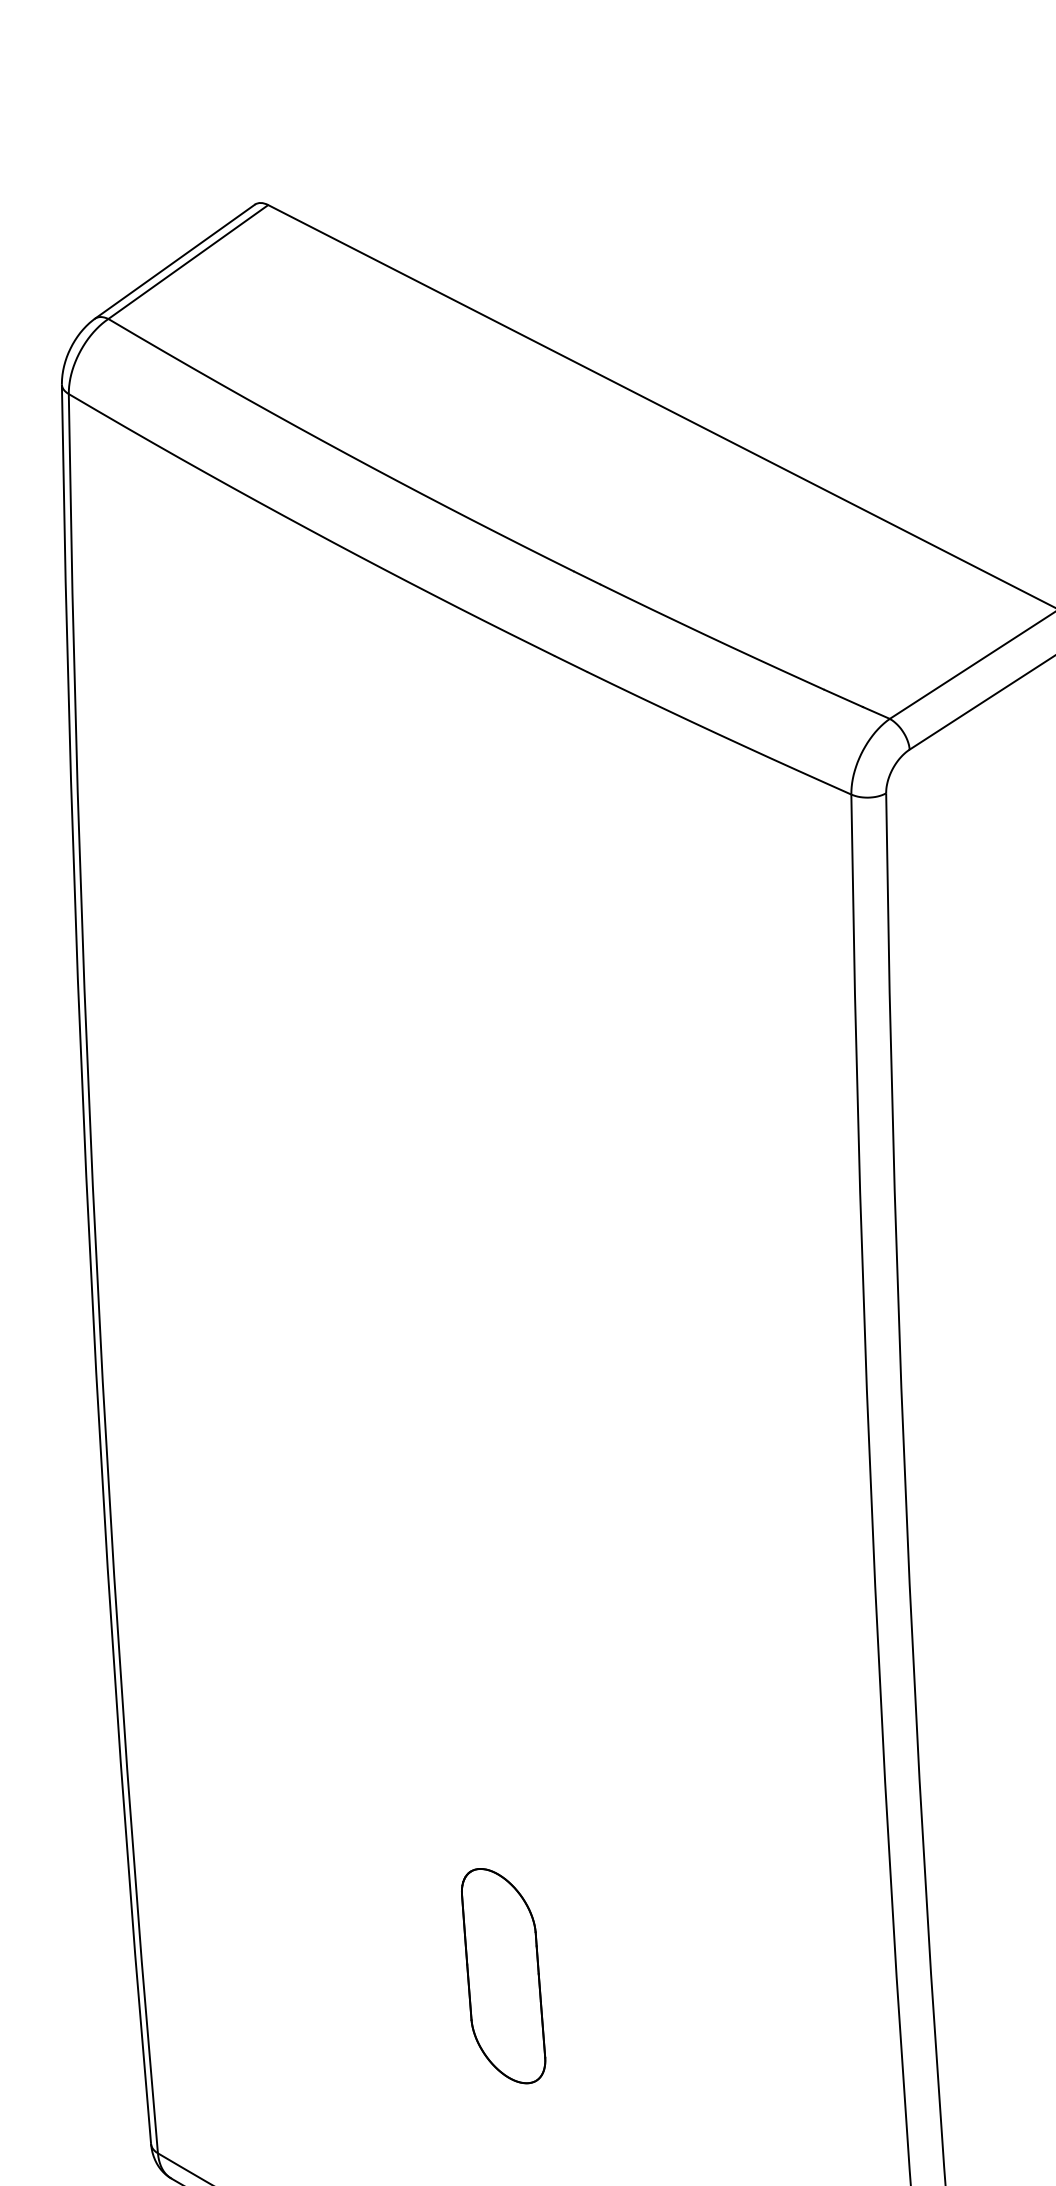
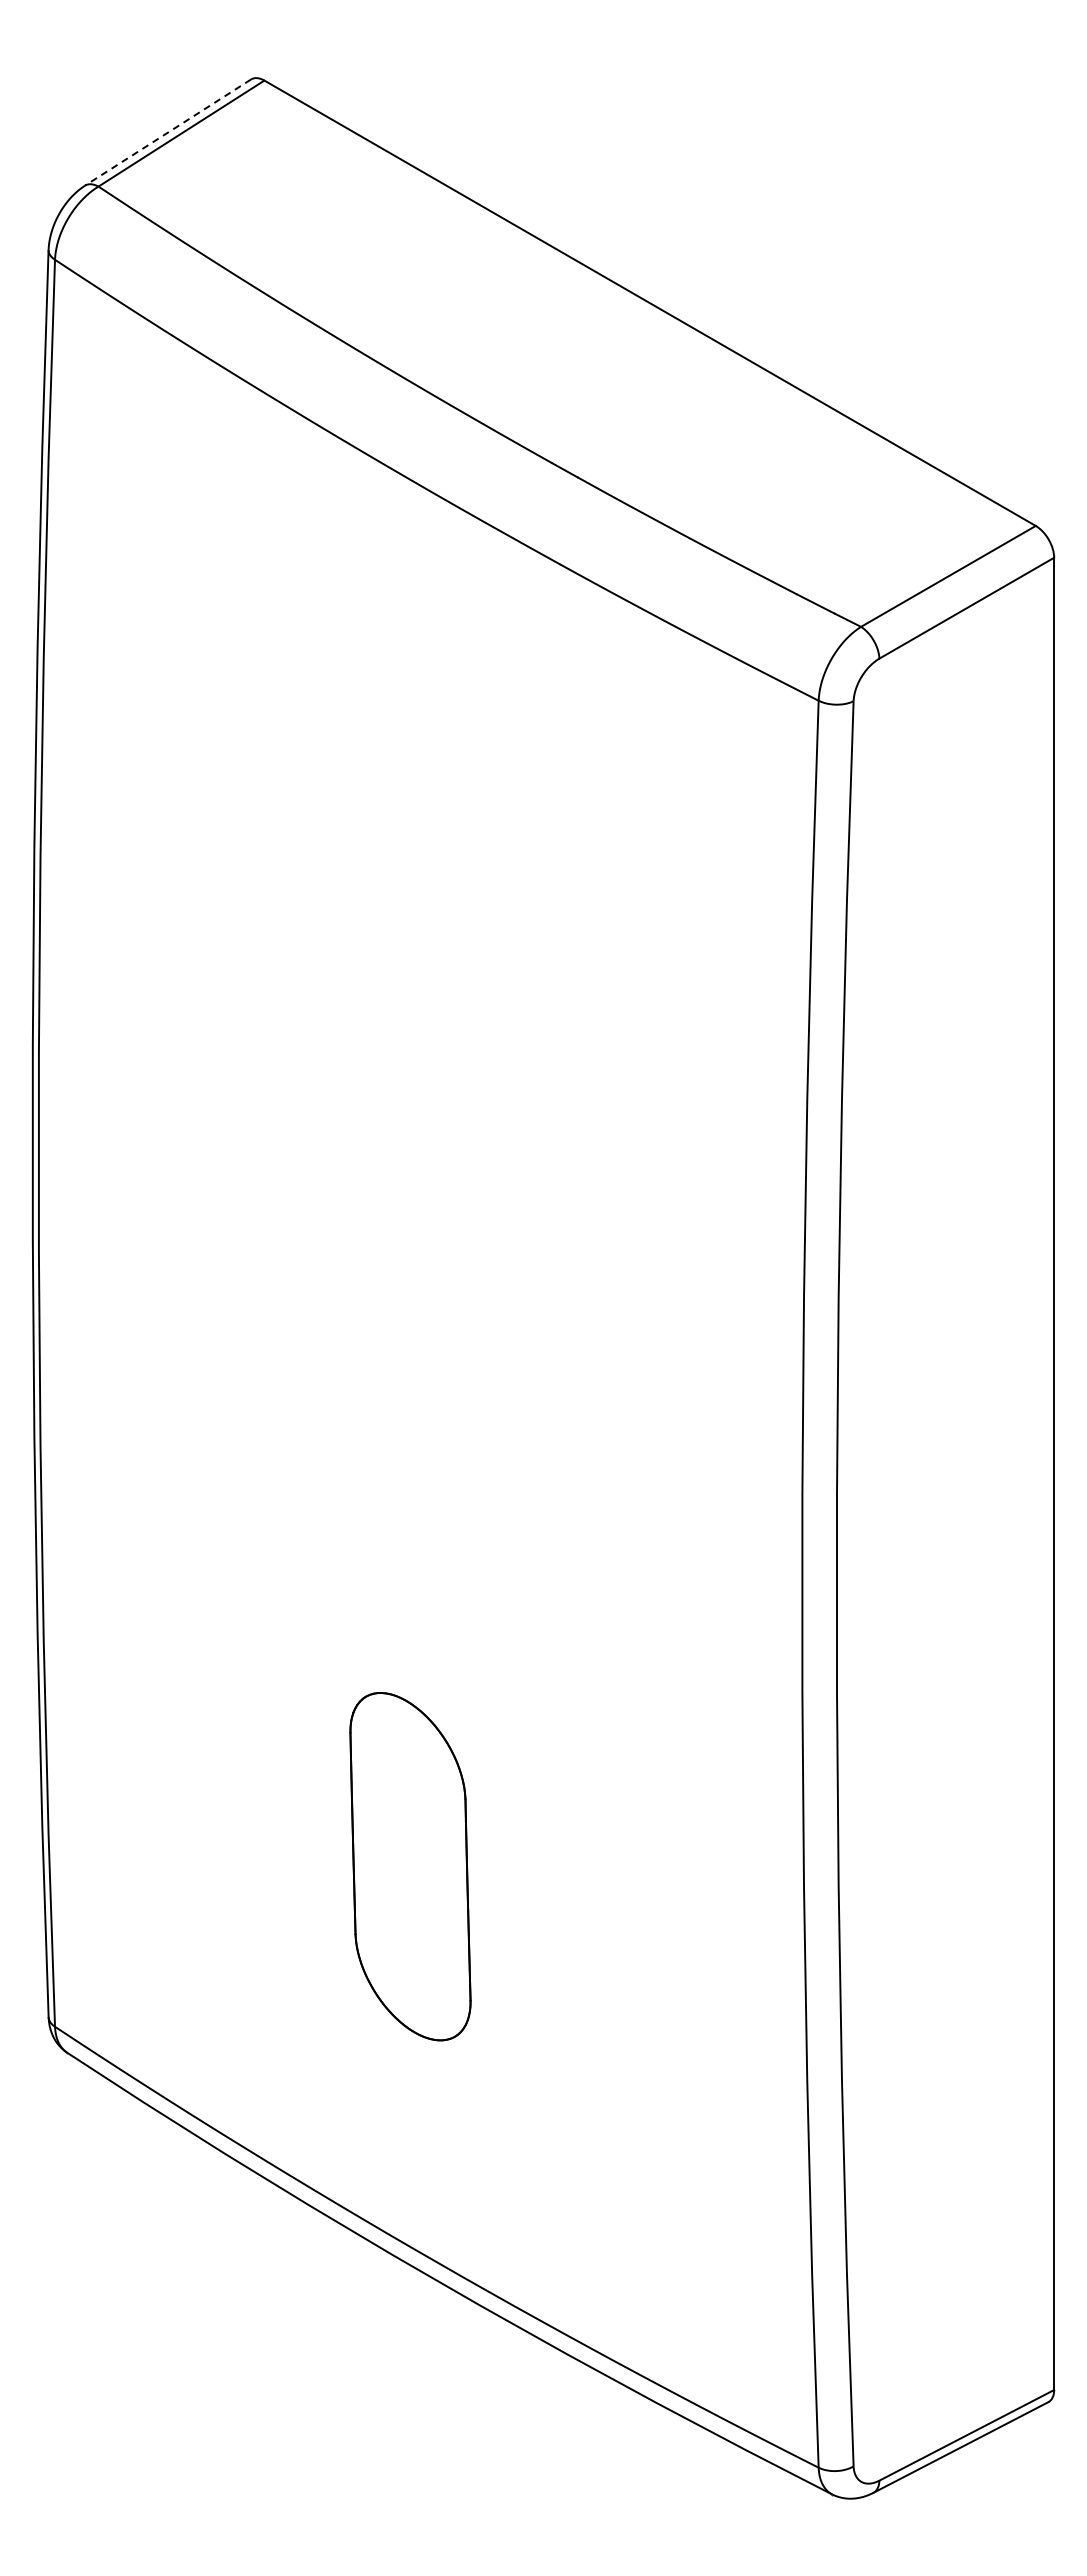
line: (175, 261) -> (168, 132), solid -> dashed
part: (502, 1975) -> (409, 1866), size x1.6

